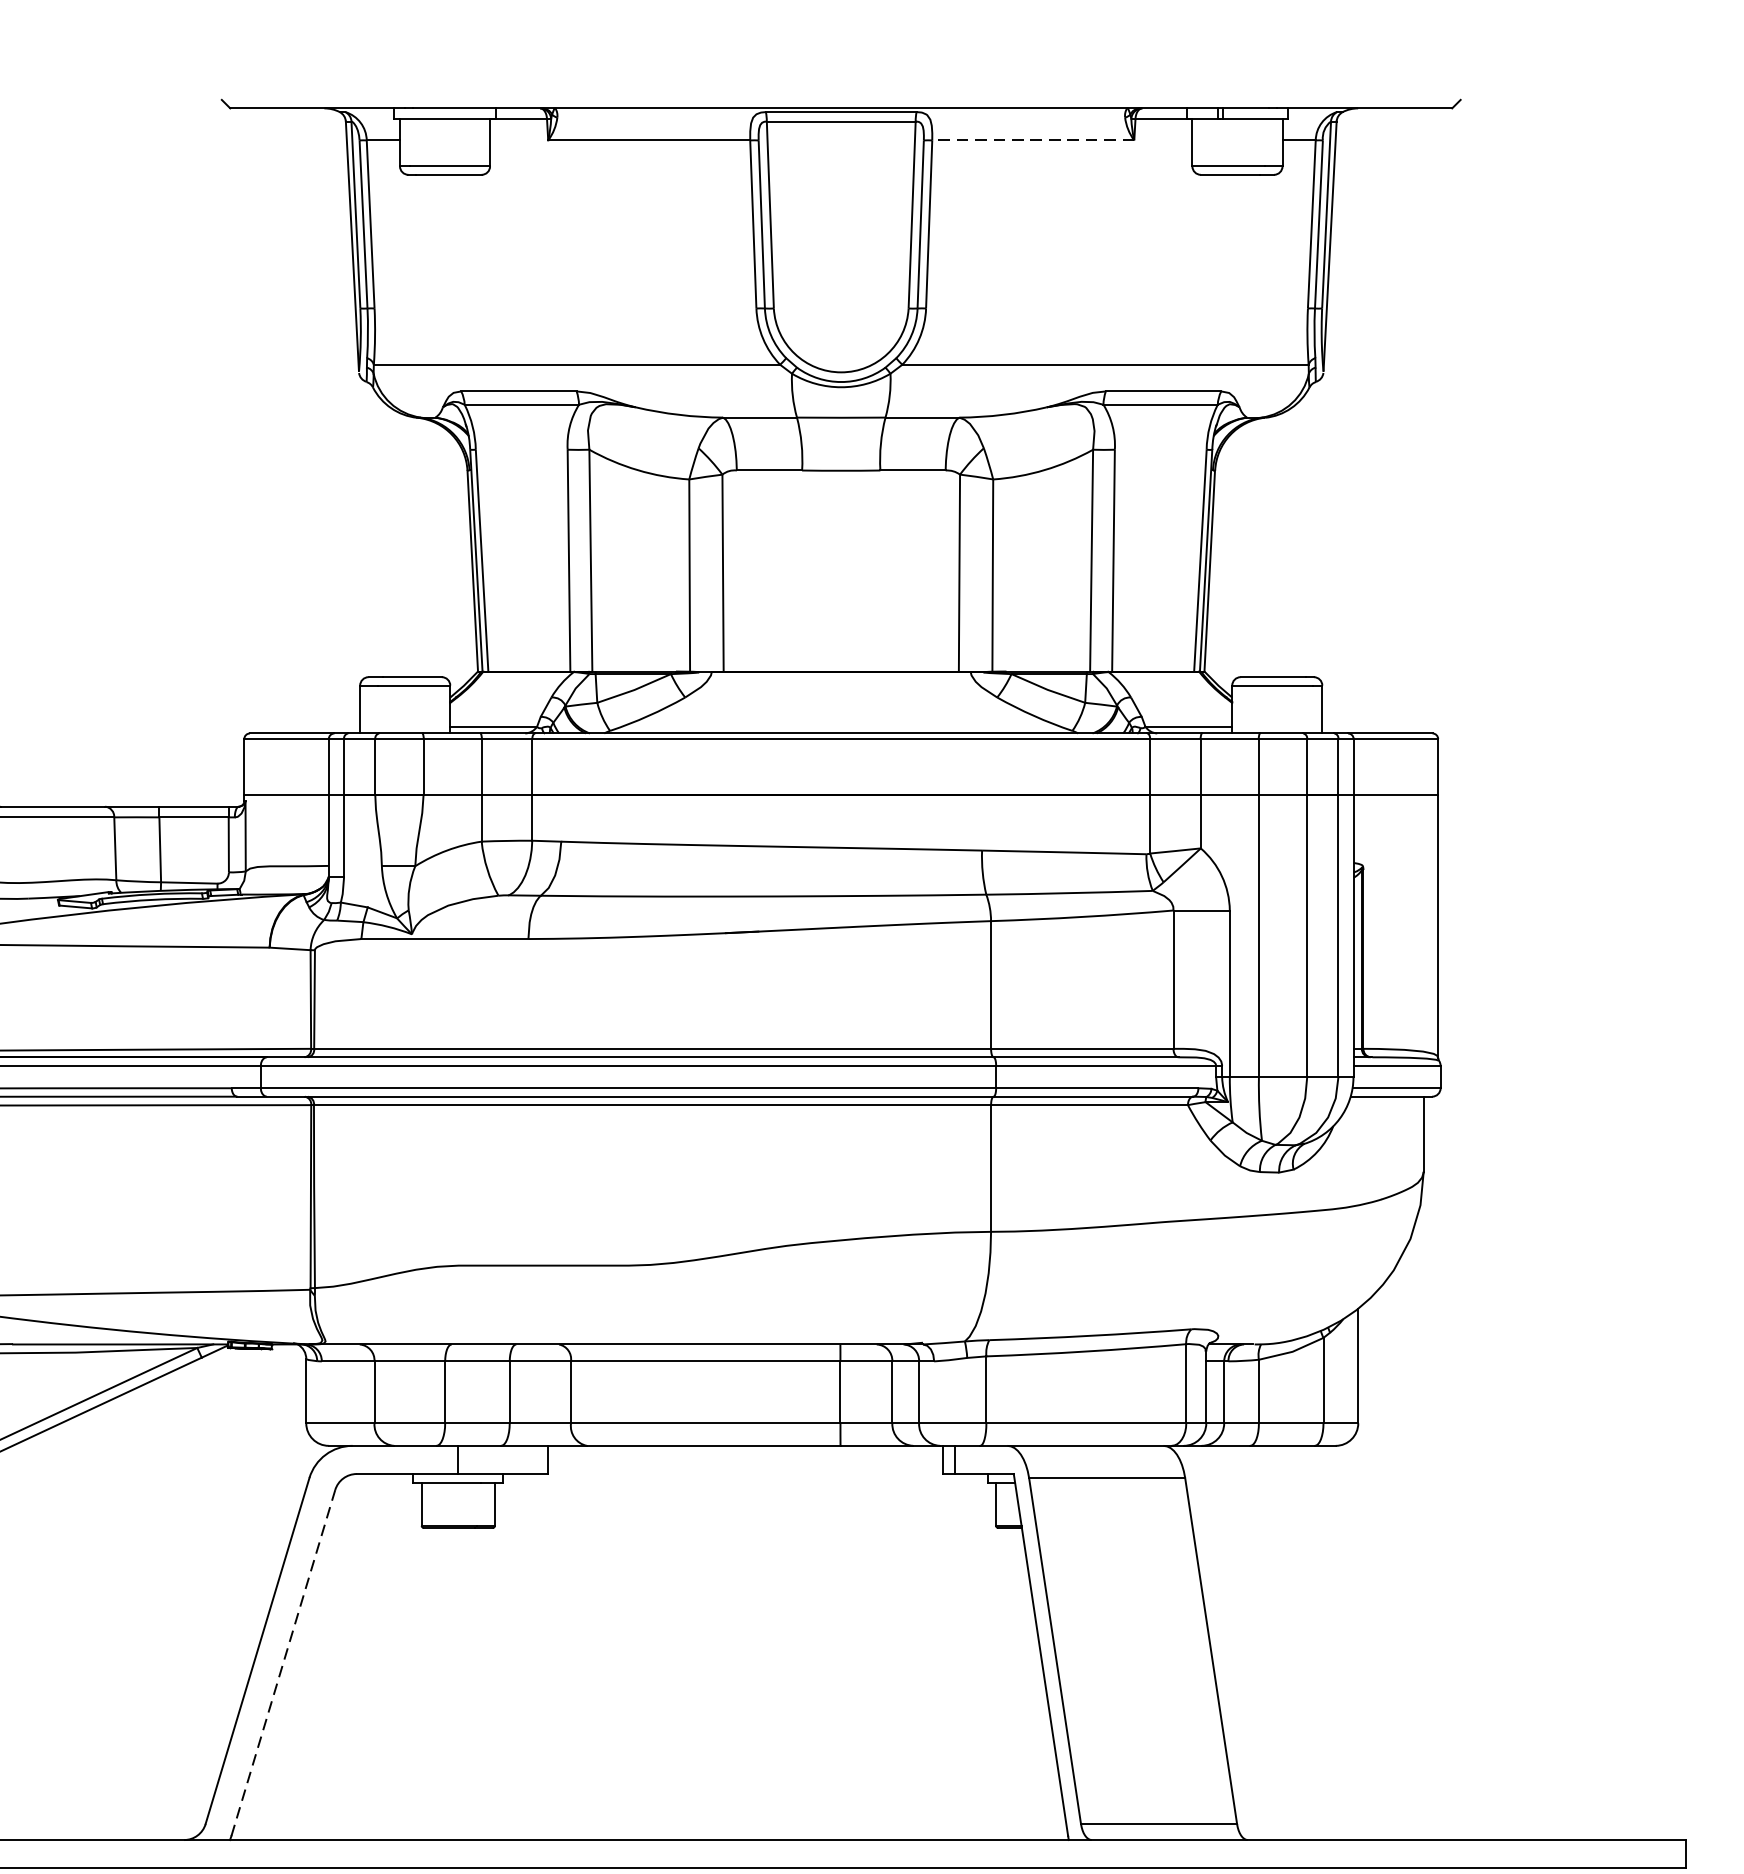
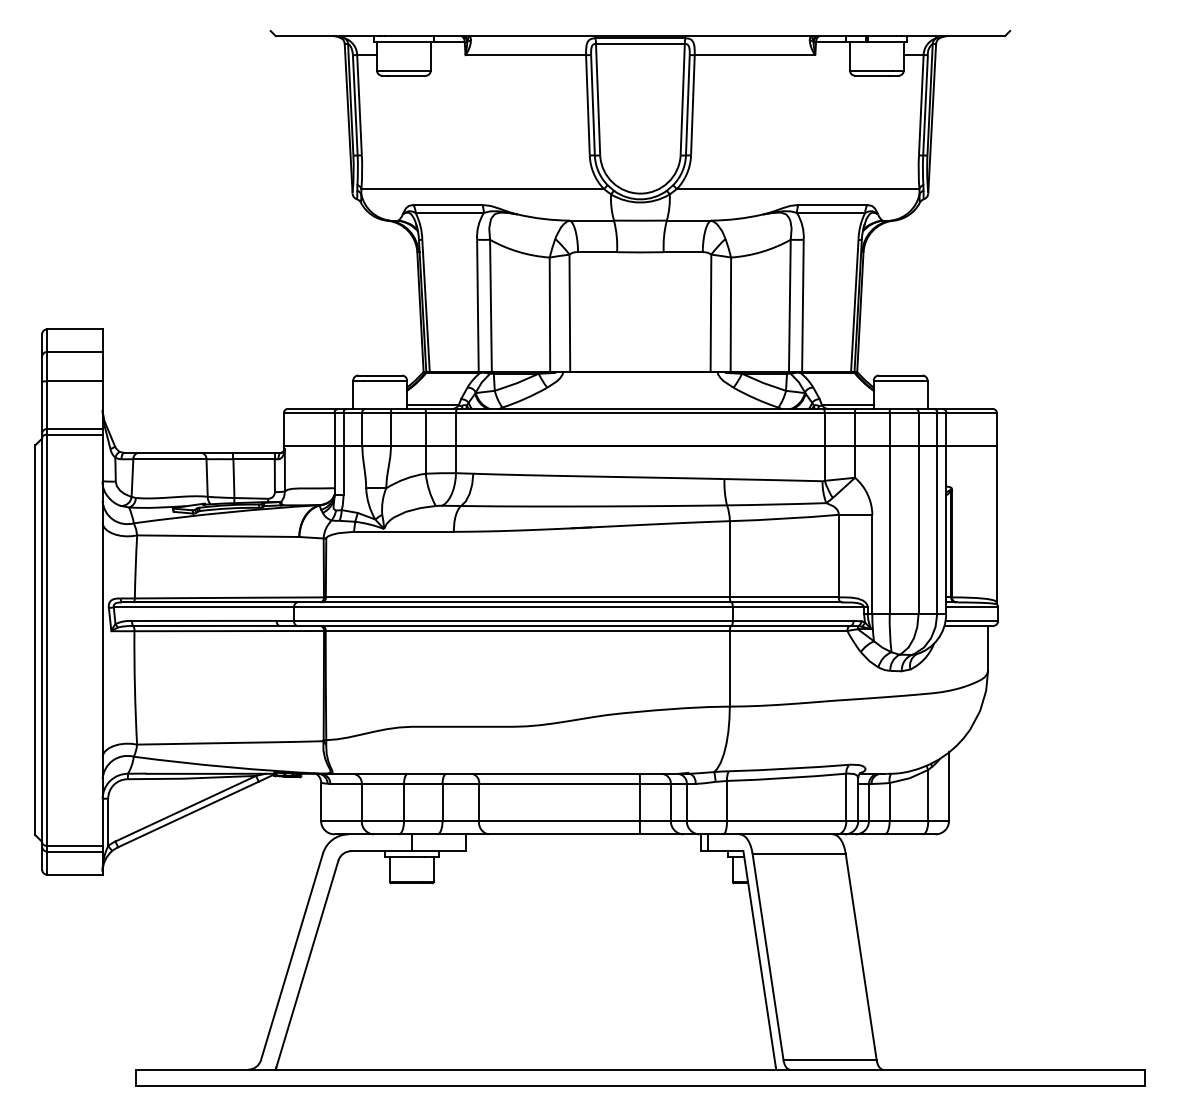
line: (1032, 140) -> (754, 55), dashed -> solid
line: (283, 1663) -> (307, 964), dashed -> solid

